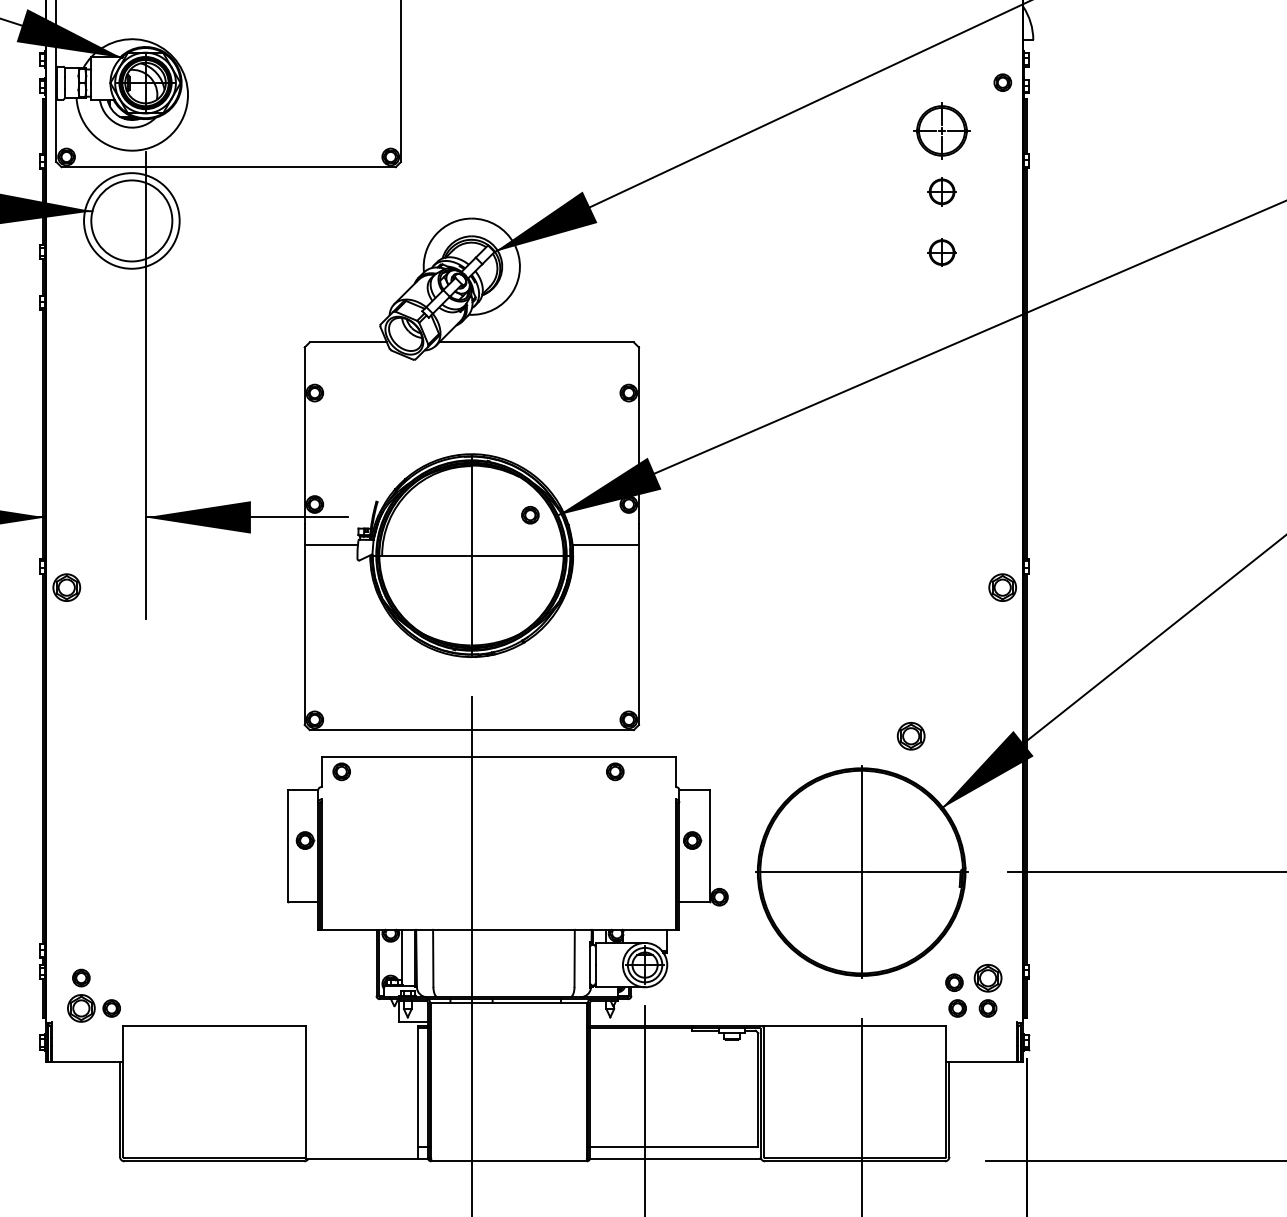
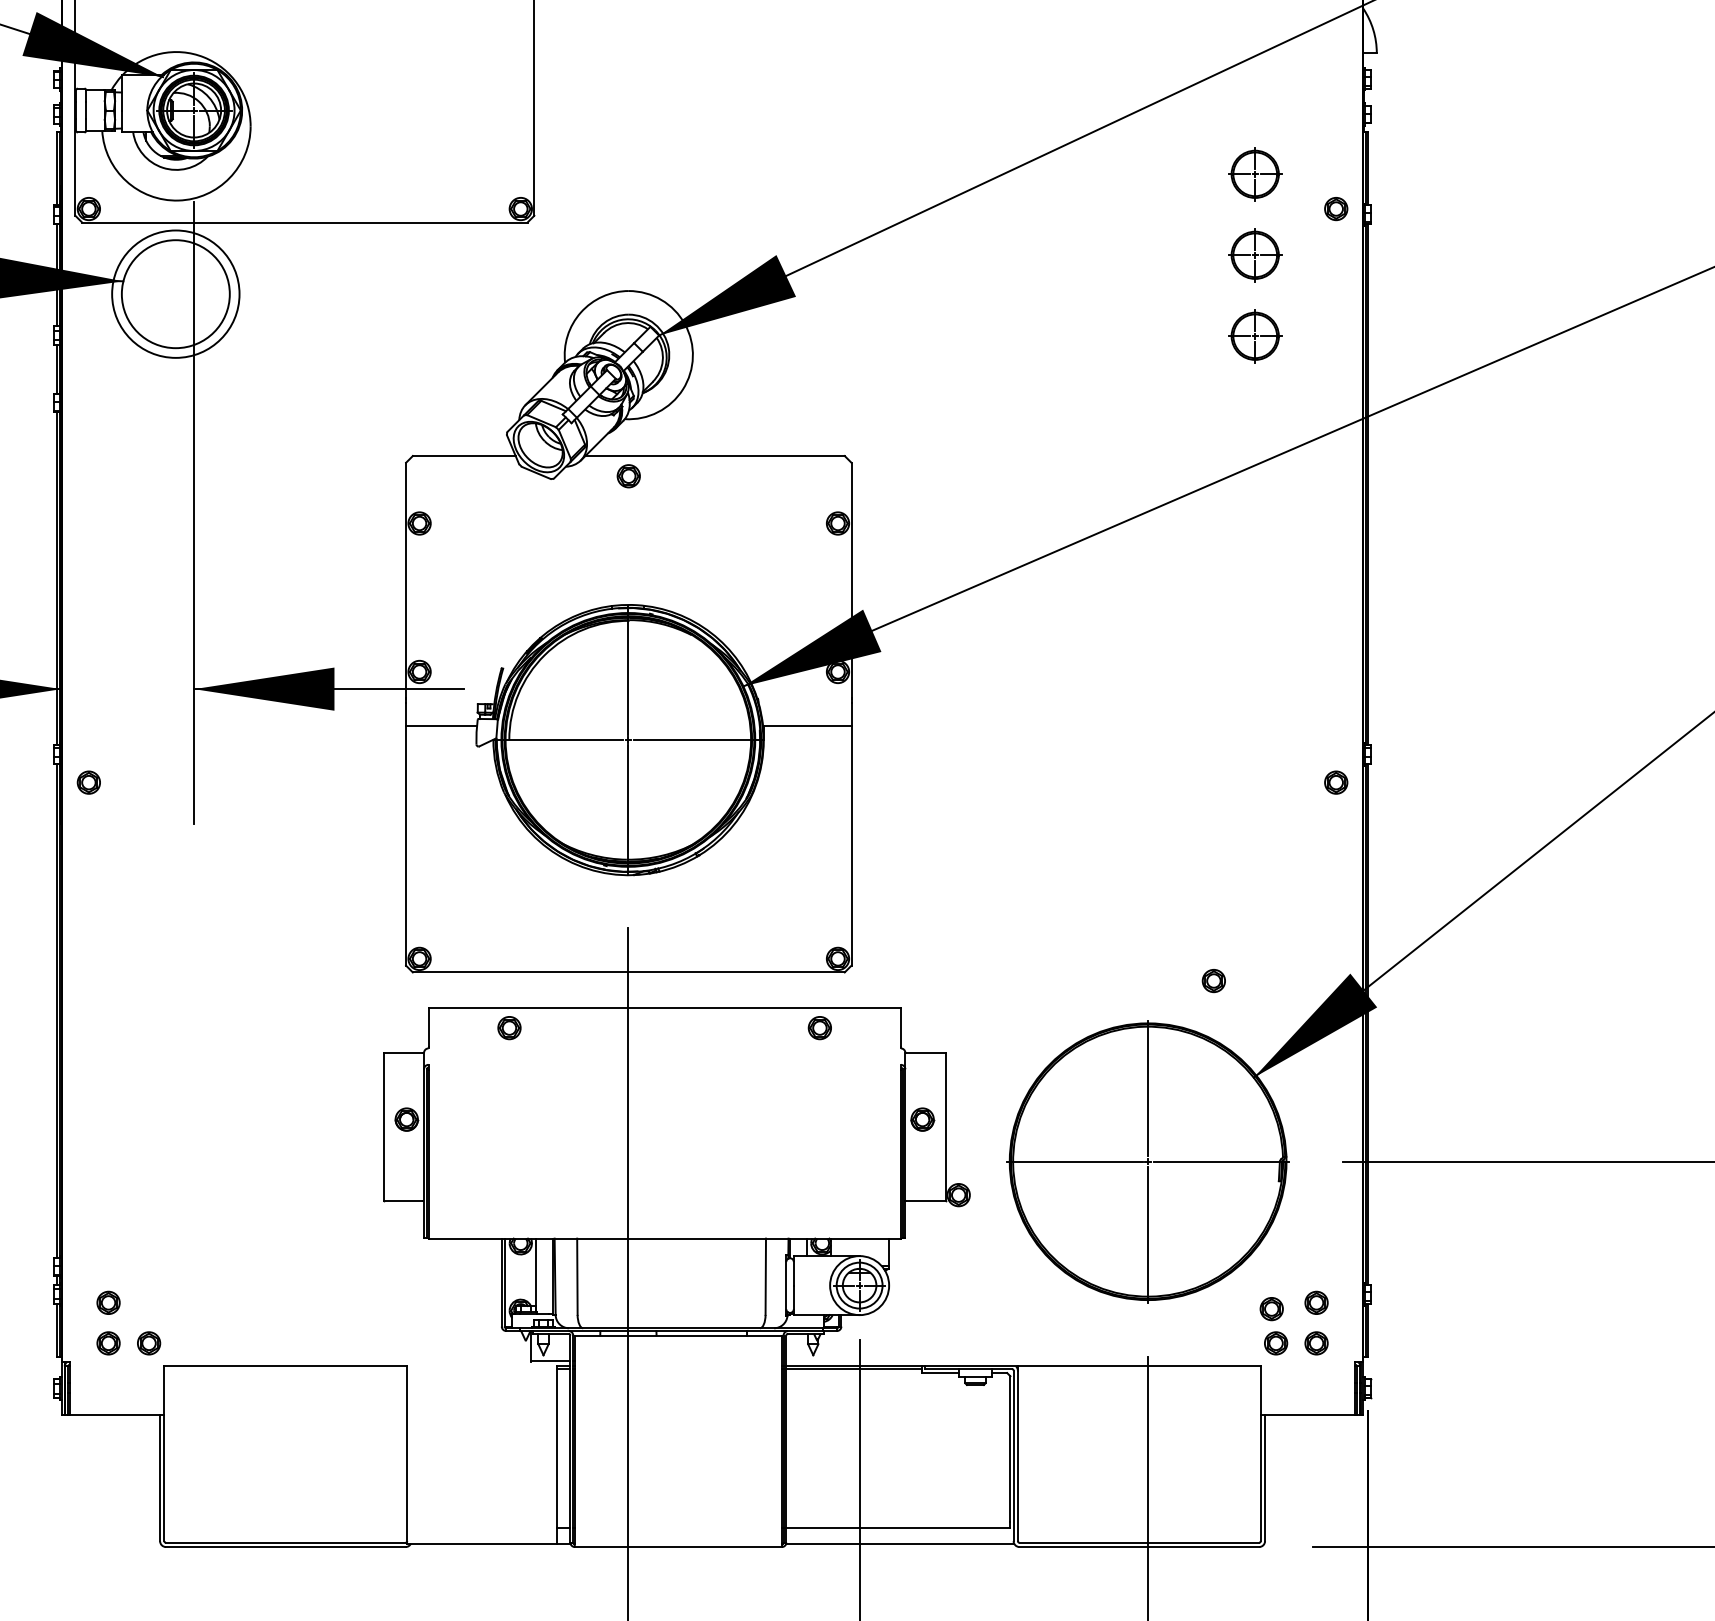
part: (1003, 83) -> (1336, 209), moved
part: (942, 131) -> (1255, 174), size x0.71
part: (942, 191) -> (1255, 255), size x1.43
part: (942, 252) -> (1255, 336), size x1.43
part: (530, 515) -> (628, 476), moved
part: (66, 587) -> (88, 782), size x0.62
part: (1003, 587) -> (1336, 782), size x0.62
part: (910, 736) -> (1213, 981), size x0.62
part: (341, 772) -> (509, 1028), moved
part: (988, 977) -> (1316, 1302), size x0.62
part: (81, 1008) -> (108, 1343), size x0.62

